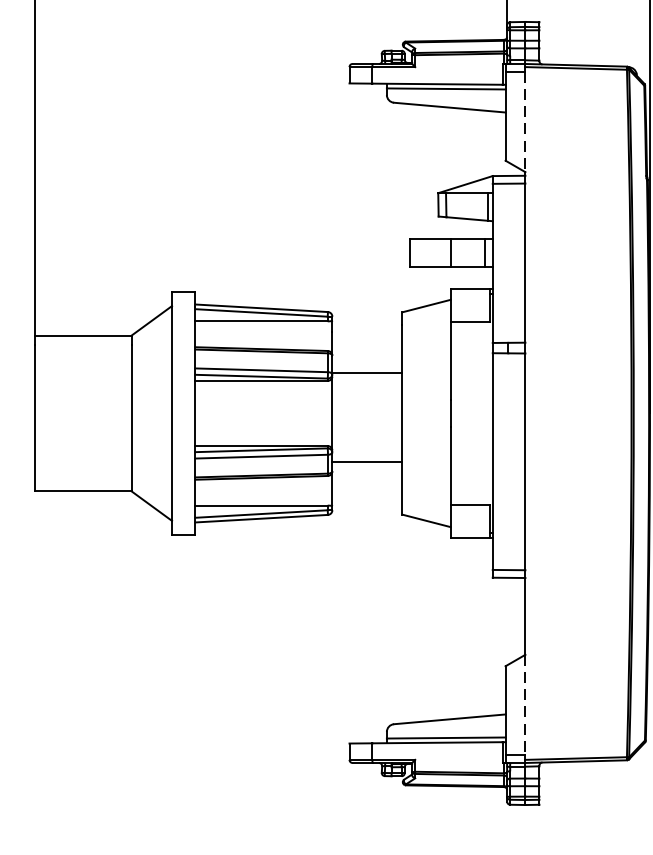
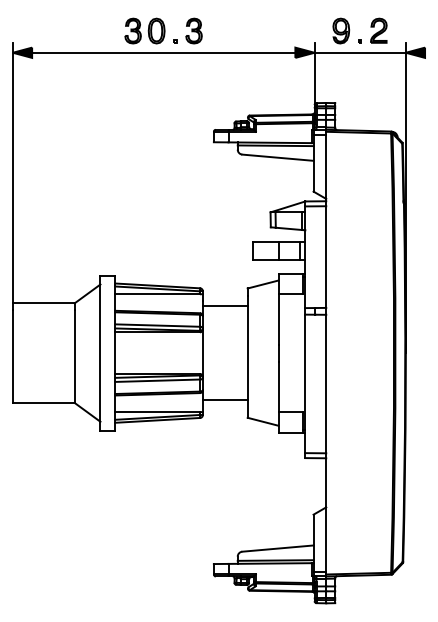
line: (525, 122) -> (326, 167), dashed -> solid
line: (366, 373) -> (224, 306), moved
line: (366, 460) -> (224, 399), moved
line: (525, 705) -> (326, 539), dashed -> solid

